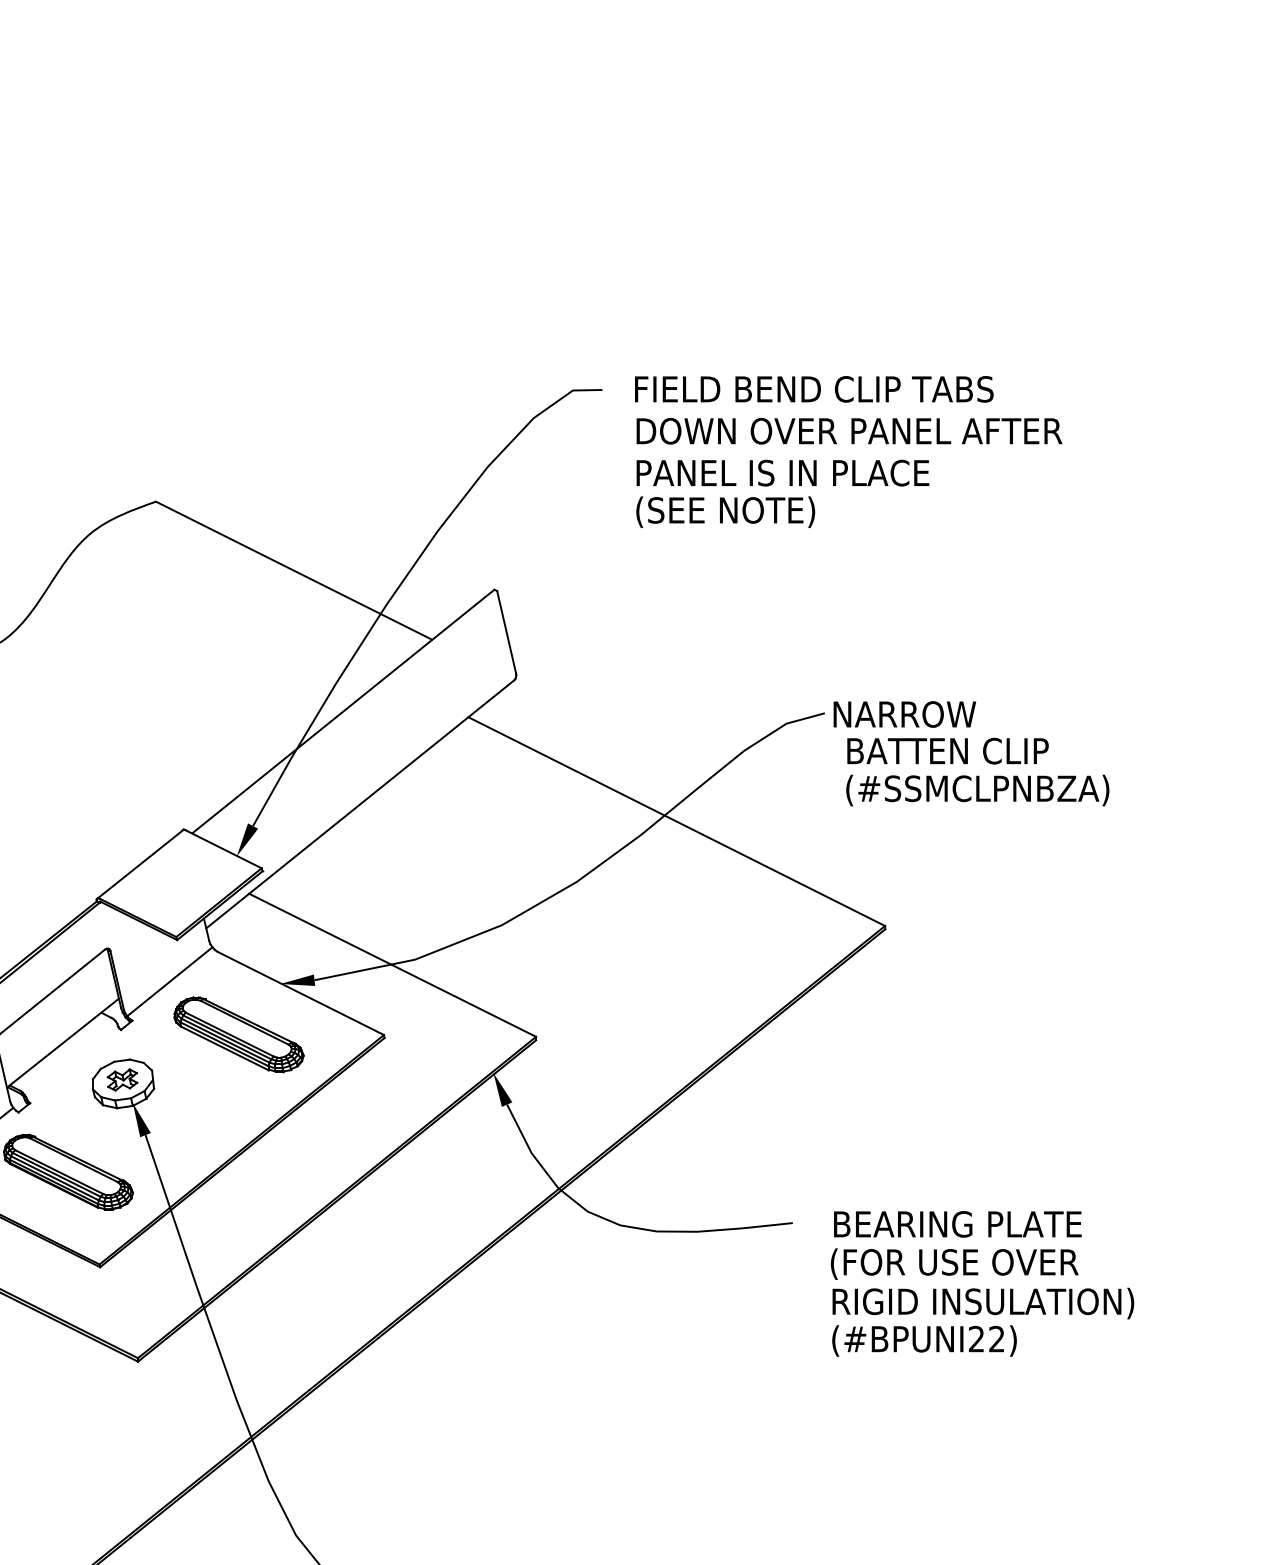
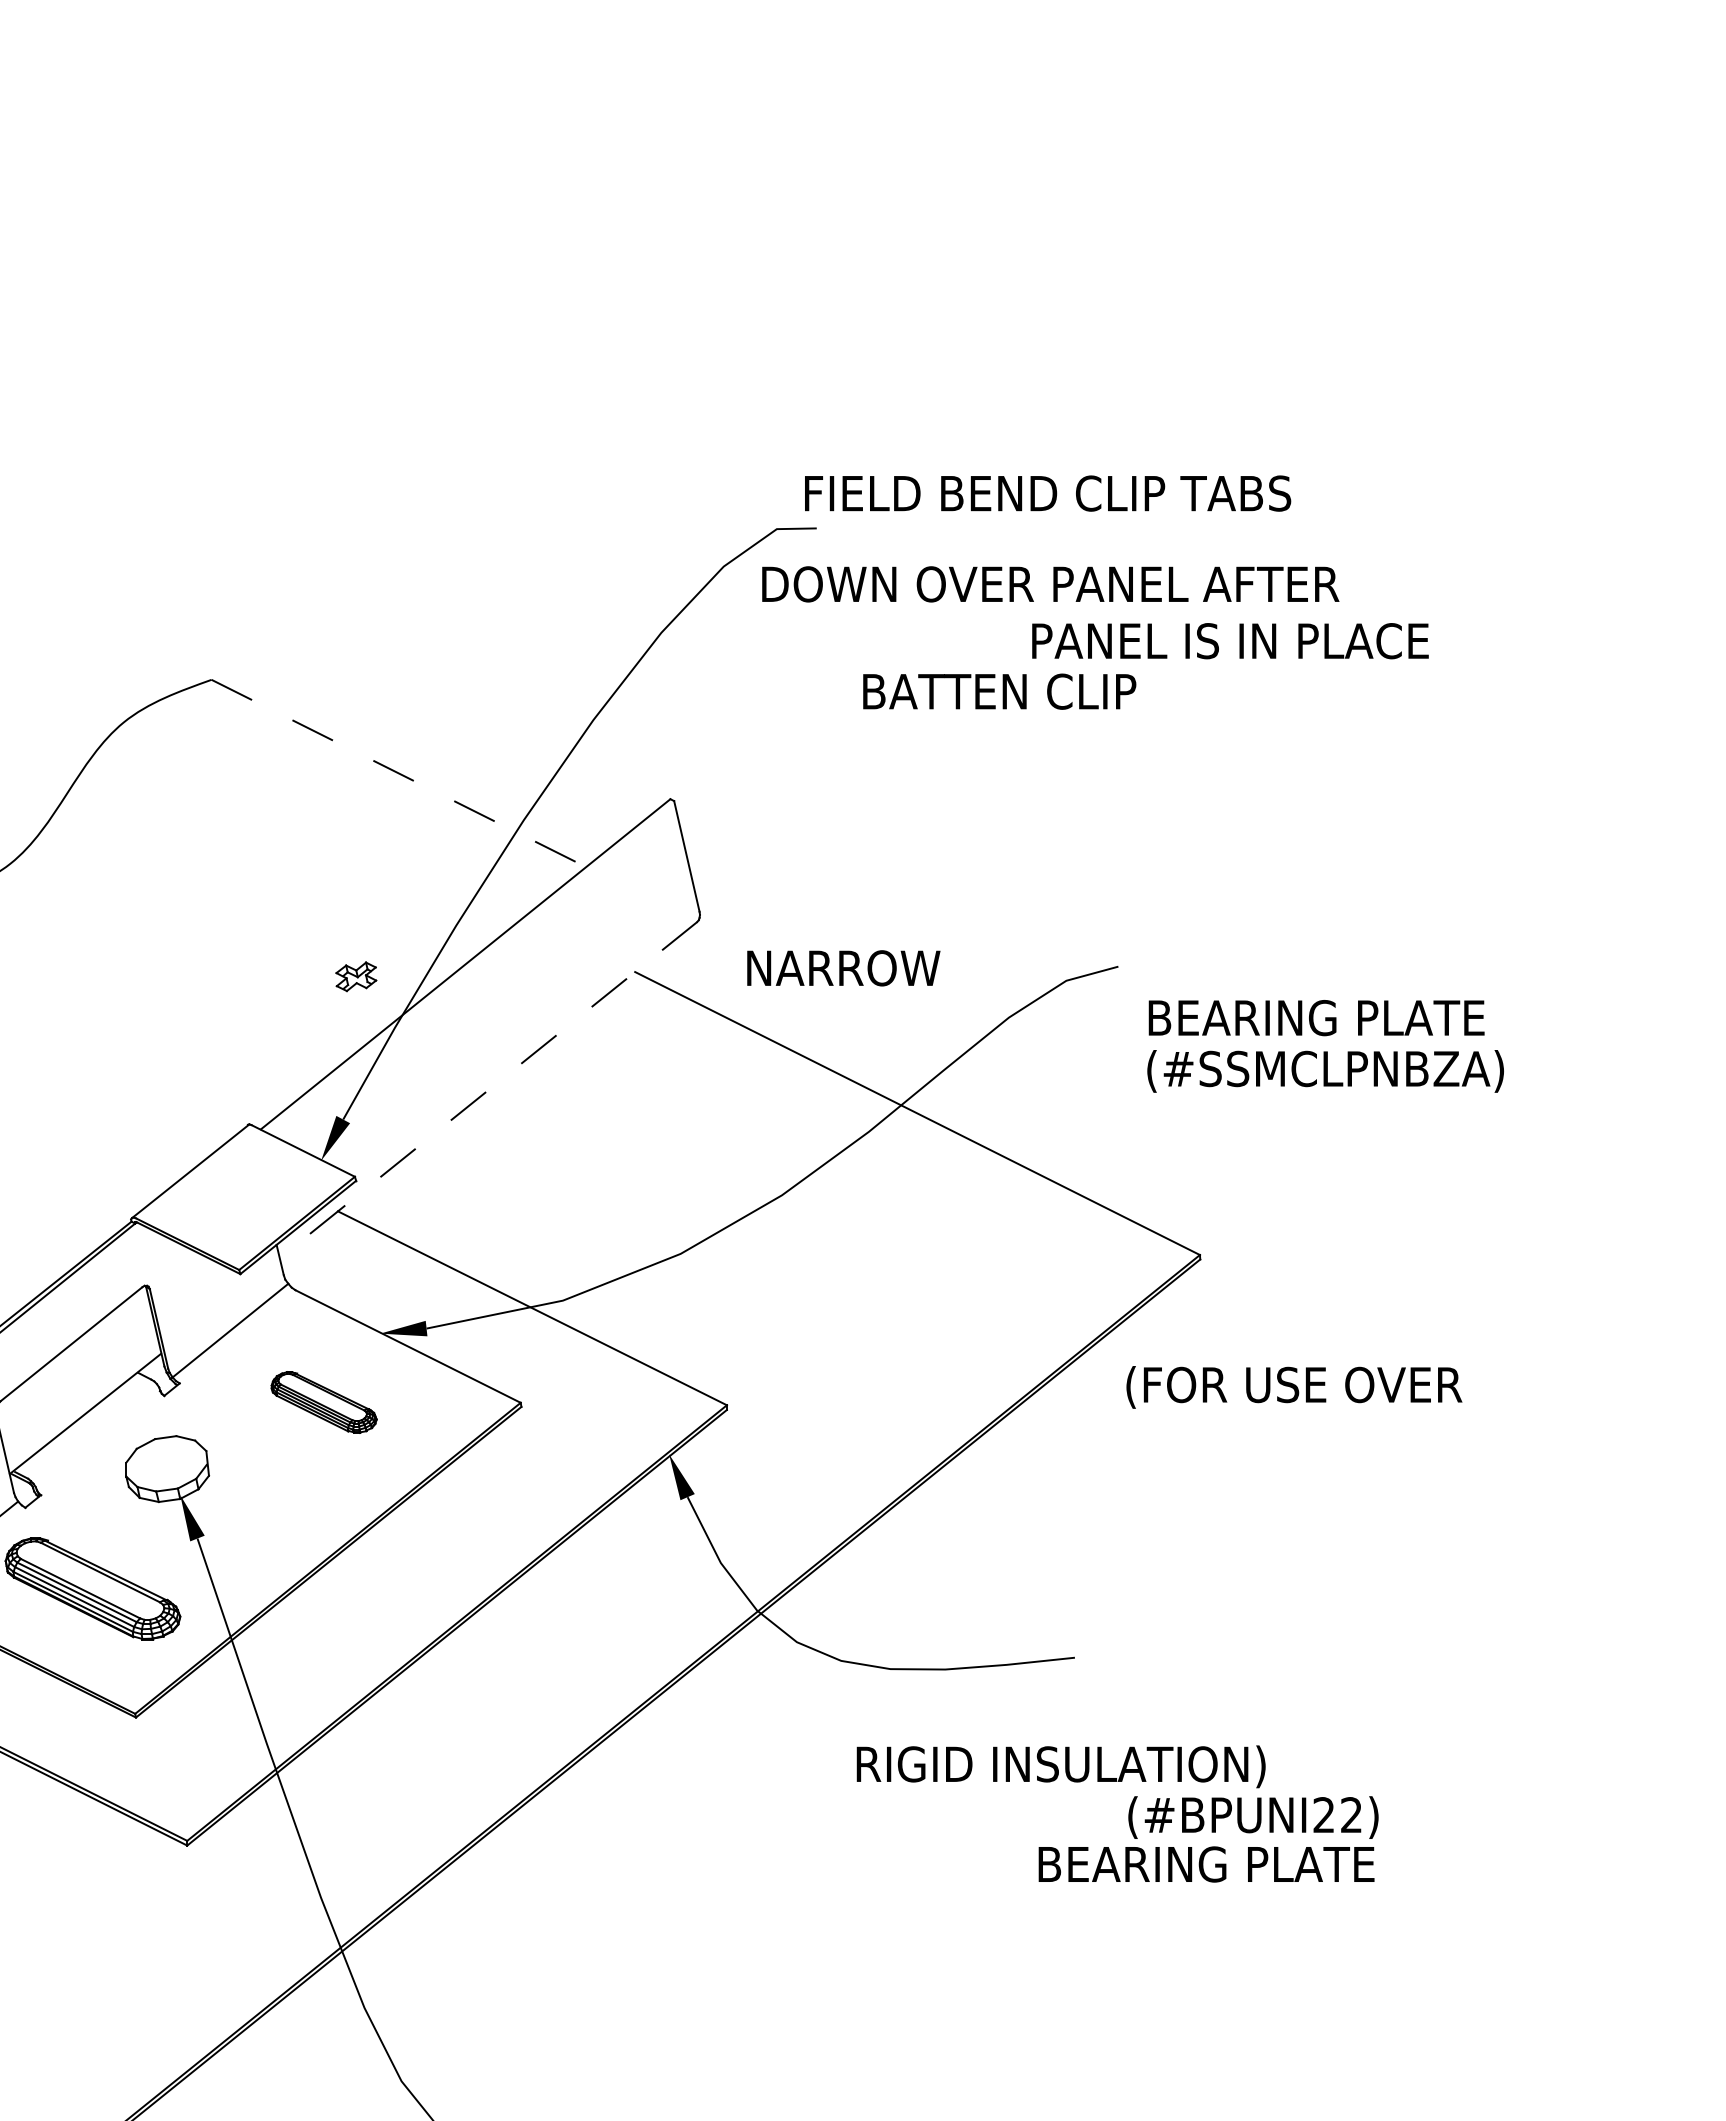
text: (814, 389) -> (1048, 493), moved
text: (849, 431) -> (1050, 584), moved
text: (782, 473) -> (1230, 641), moved
text: (737, 511) -> (999, 693), (SEE NOTE) -> BATTEN CLIP
line: (294, 570) -> (399, 773), solid -> dashed
text: (904, 714) -> (843, 968), moved
text: (980, 750) -> (1329, 1017), BATTEN CLIP -> BEARING PLATE
line: (360, 804) -> (488, 1090), solid -> dashed
part: (238, 1034) -> (323, 1402), size x0.6
part: (122, 1079) -> (356, 976), moved
text: (957, 1224) -> (1206, 1864), moved
text: (954, 1264) -> (1294, 1387), moved
text: (982, 1303) -> (1060, 1766), moved

